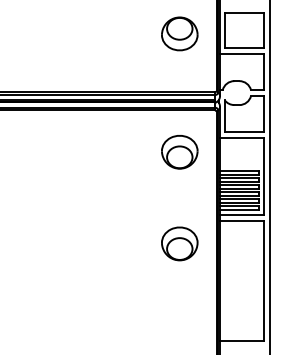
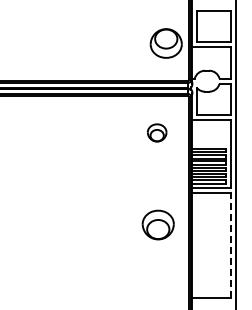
part: (178, 33) -> (165, 43), moved
part: (178, 151) -> (156, 132), size x0.6
part: (178, 243) -> (157, 224), moved
line: (263, 279) -> (230, 244), solid -> dashed

